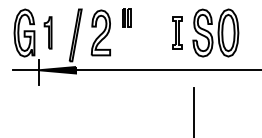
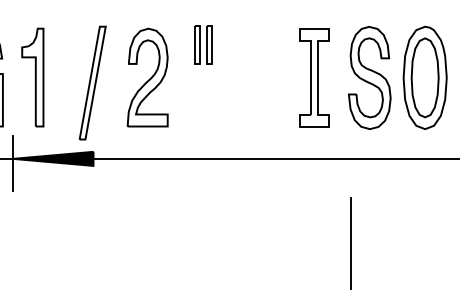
part: (47, 32) -> (31, 76), size x1.43
part: (177, 32) -> (314, 76), size x1.43

